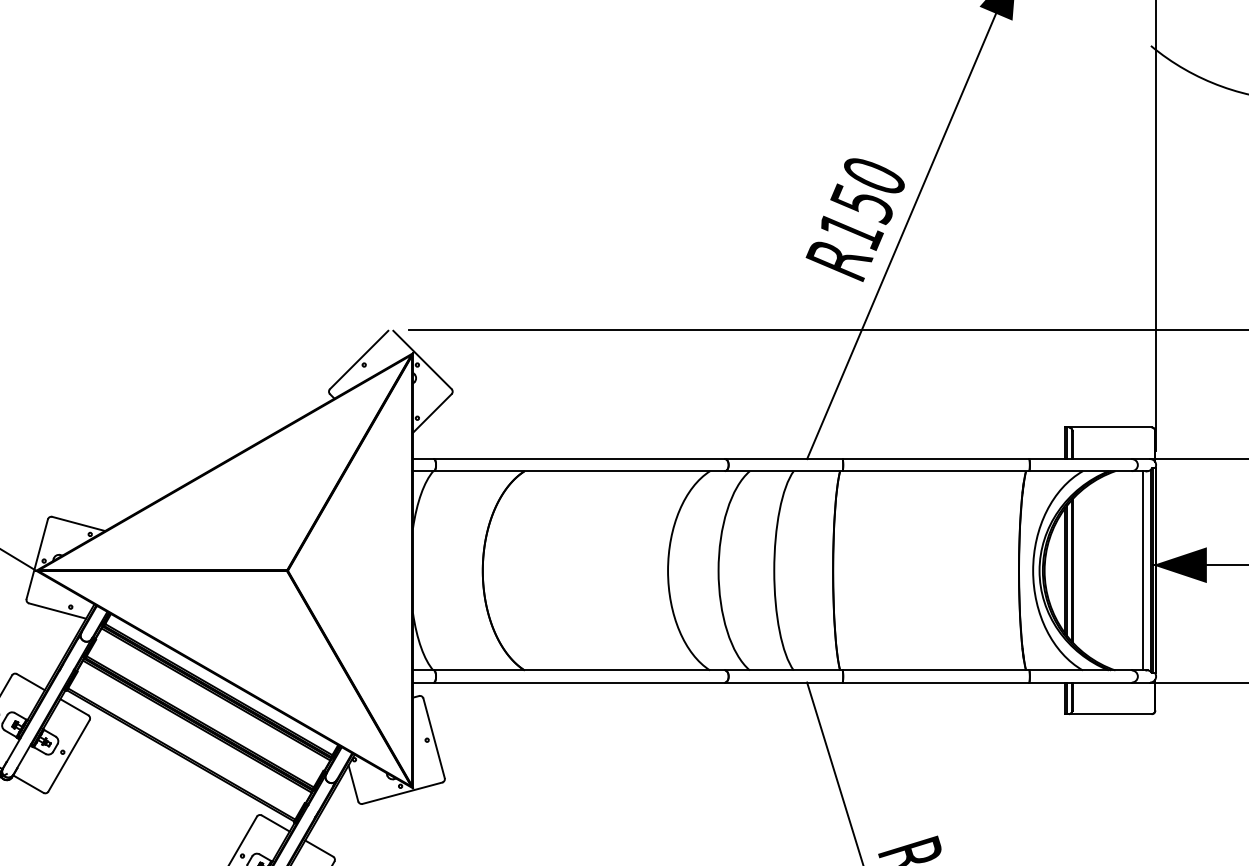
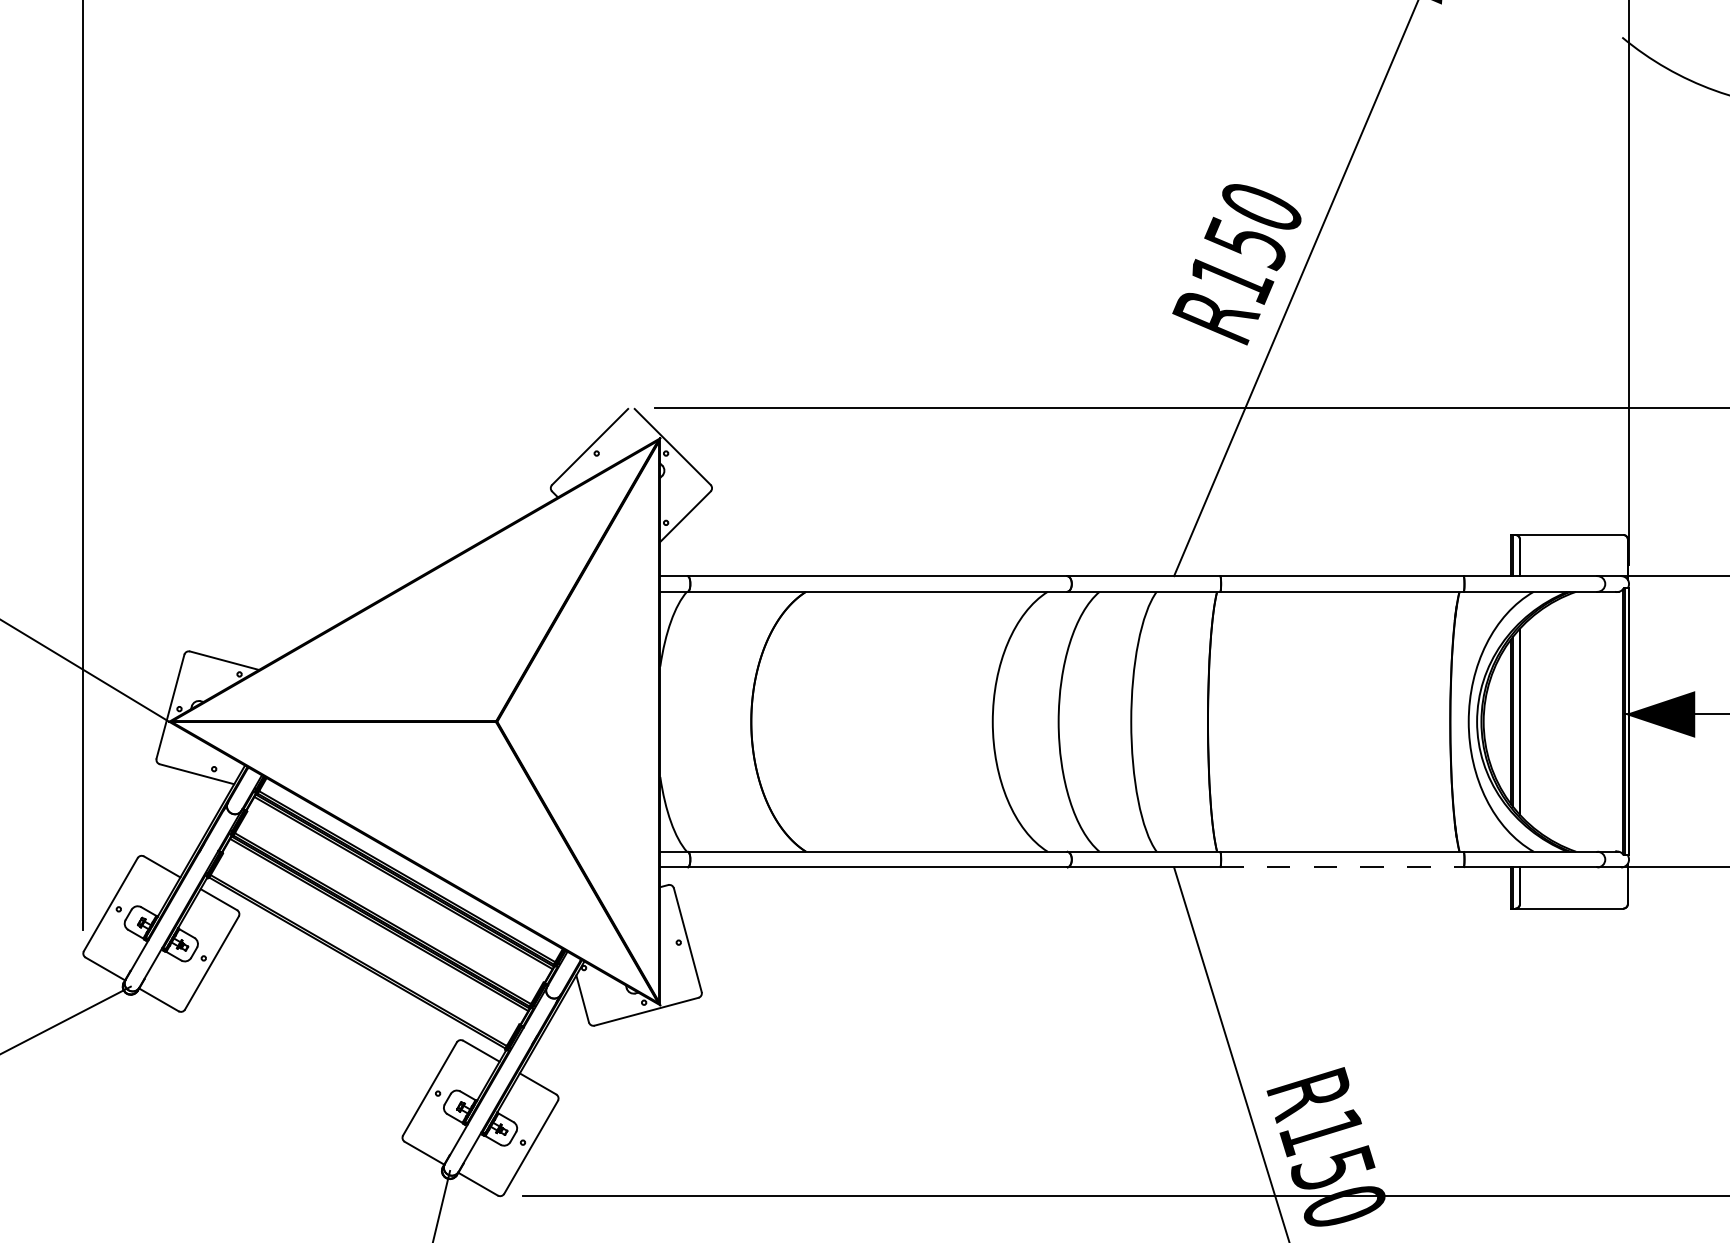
line: (1143, 570) -> (1612, 721), removed
line: (936, 682) -> (1342, 867), solid -> dashed

